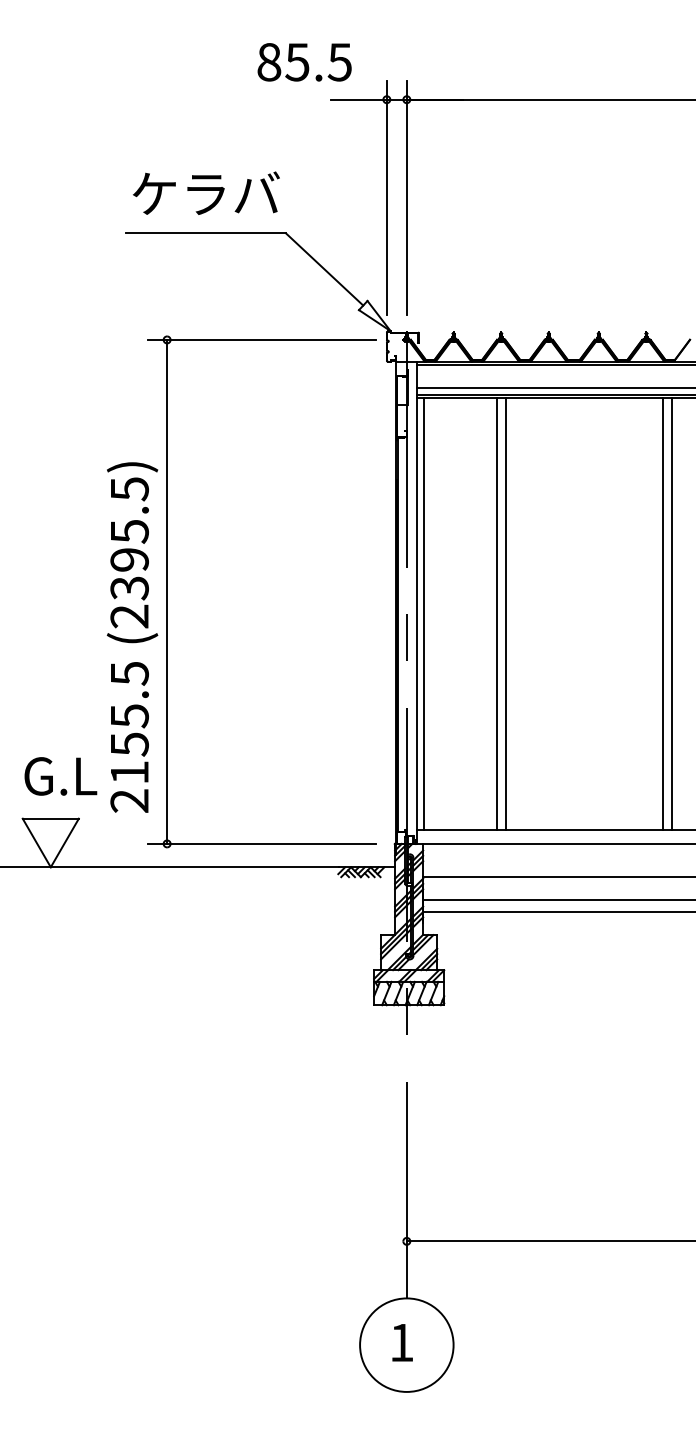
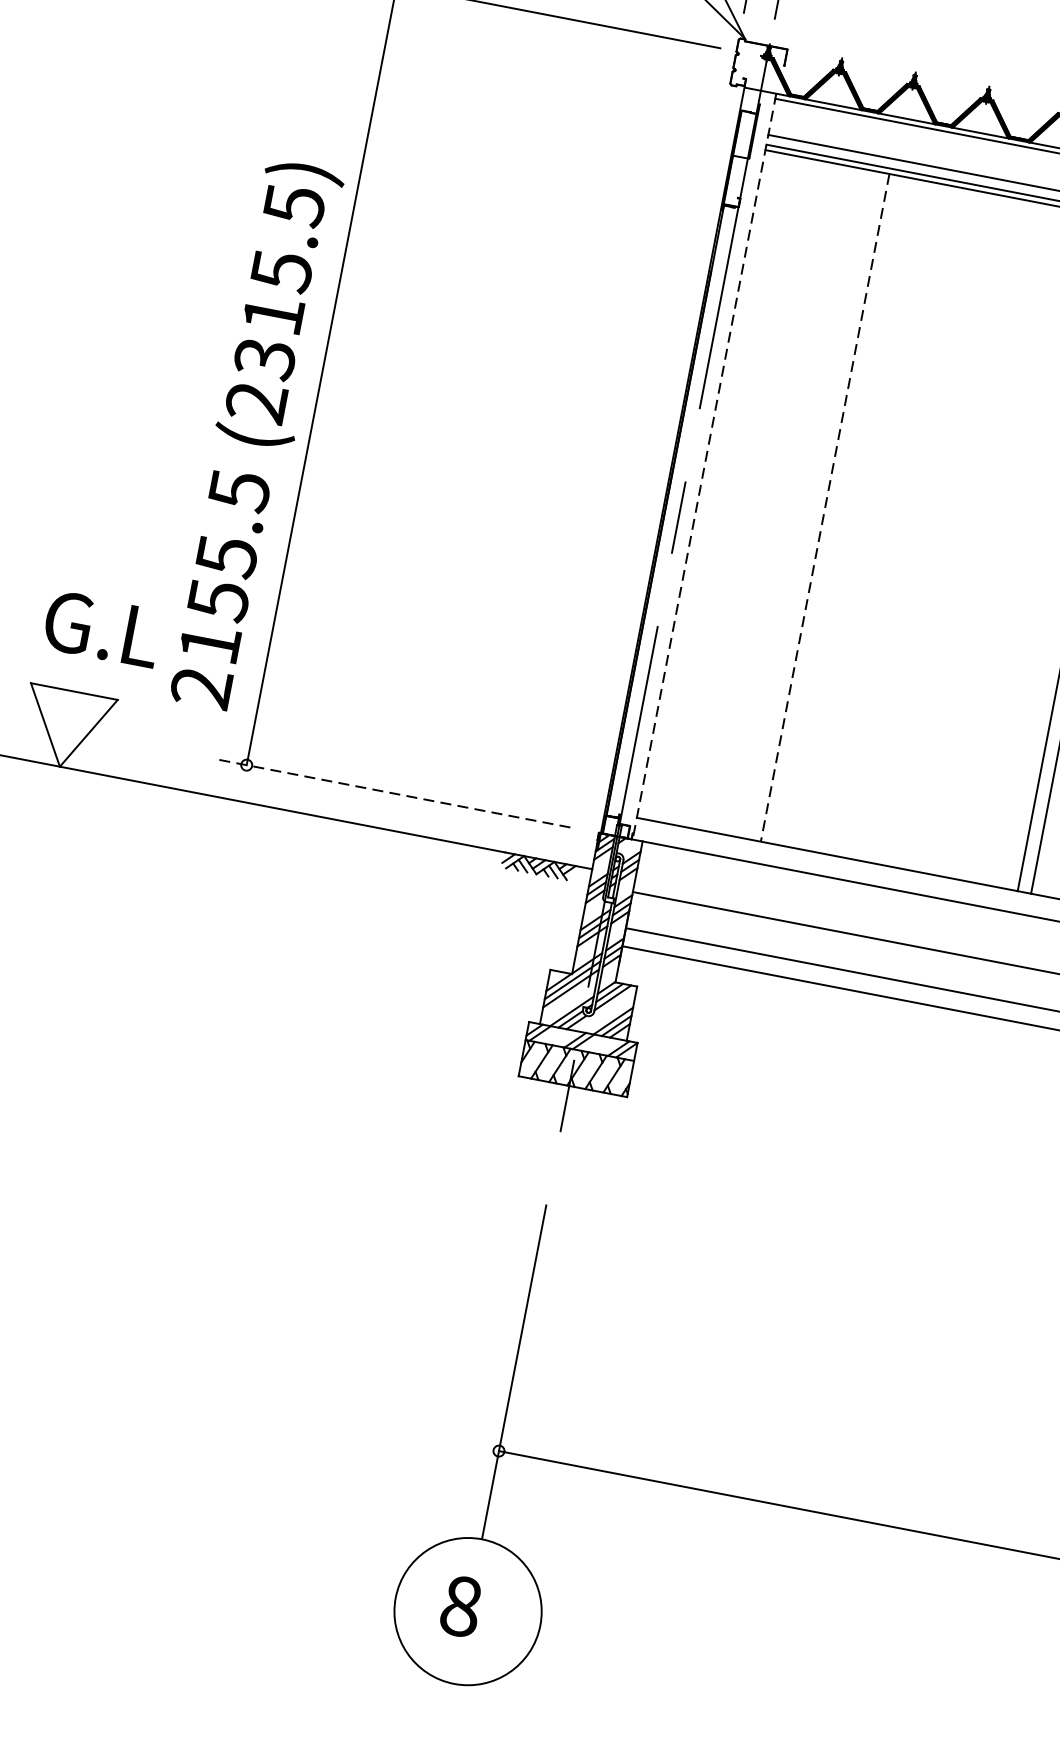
text: (129, 559) -> (273, 314), (2395.5) -> (2315.5)
line: (416, 603) -> (703, 467), solid -> dashed
line: (423, 613) -> (711, 485), removed
line: (496, 613) -> (824, 506), solid -> dashed
line: (505, 613) -> (838, 509), removed
line: (261, 843) -> (392, 792), solid -> dashed
text: (401, 1342) -> (460, 1605), 1 -> 8

